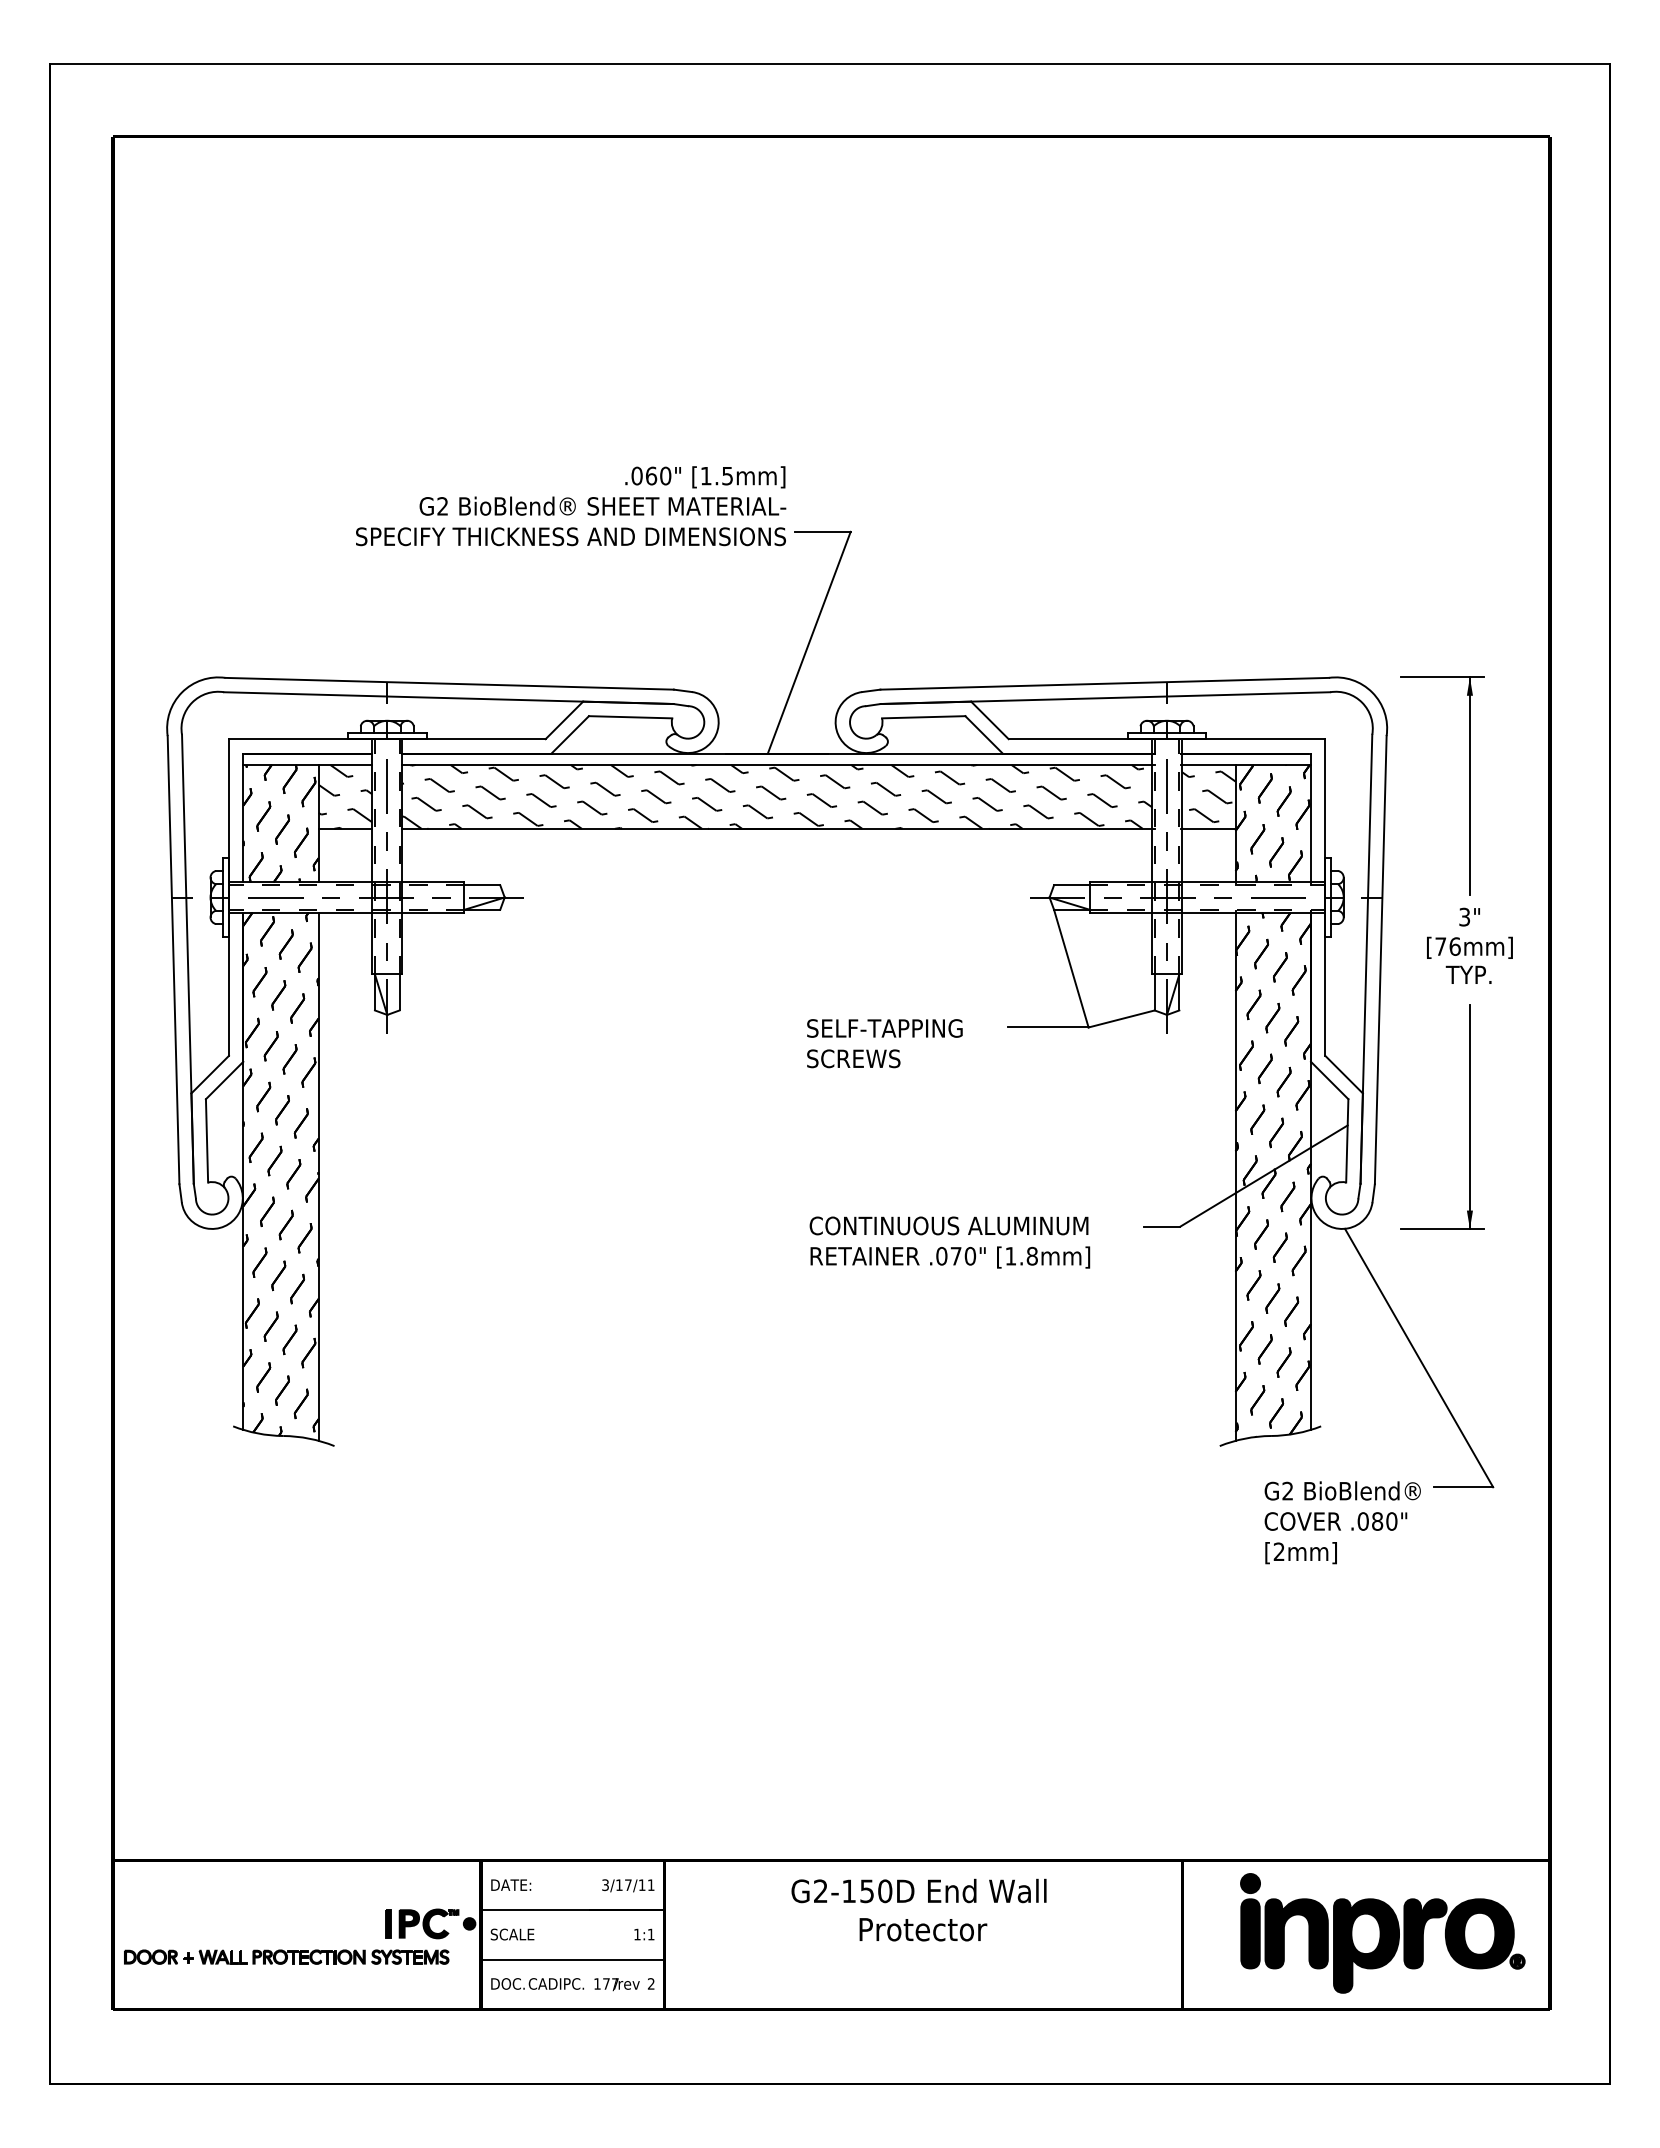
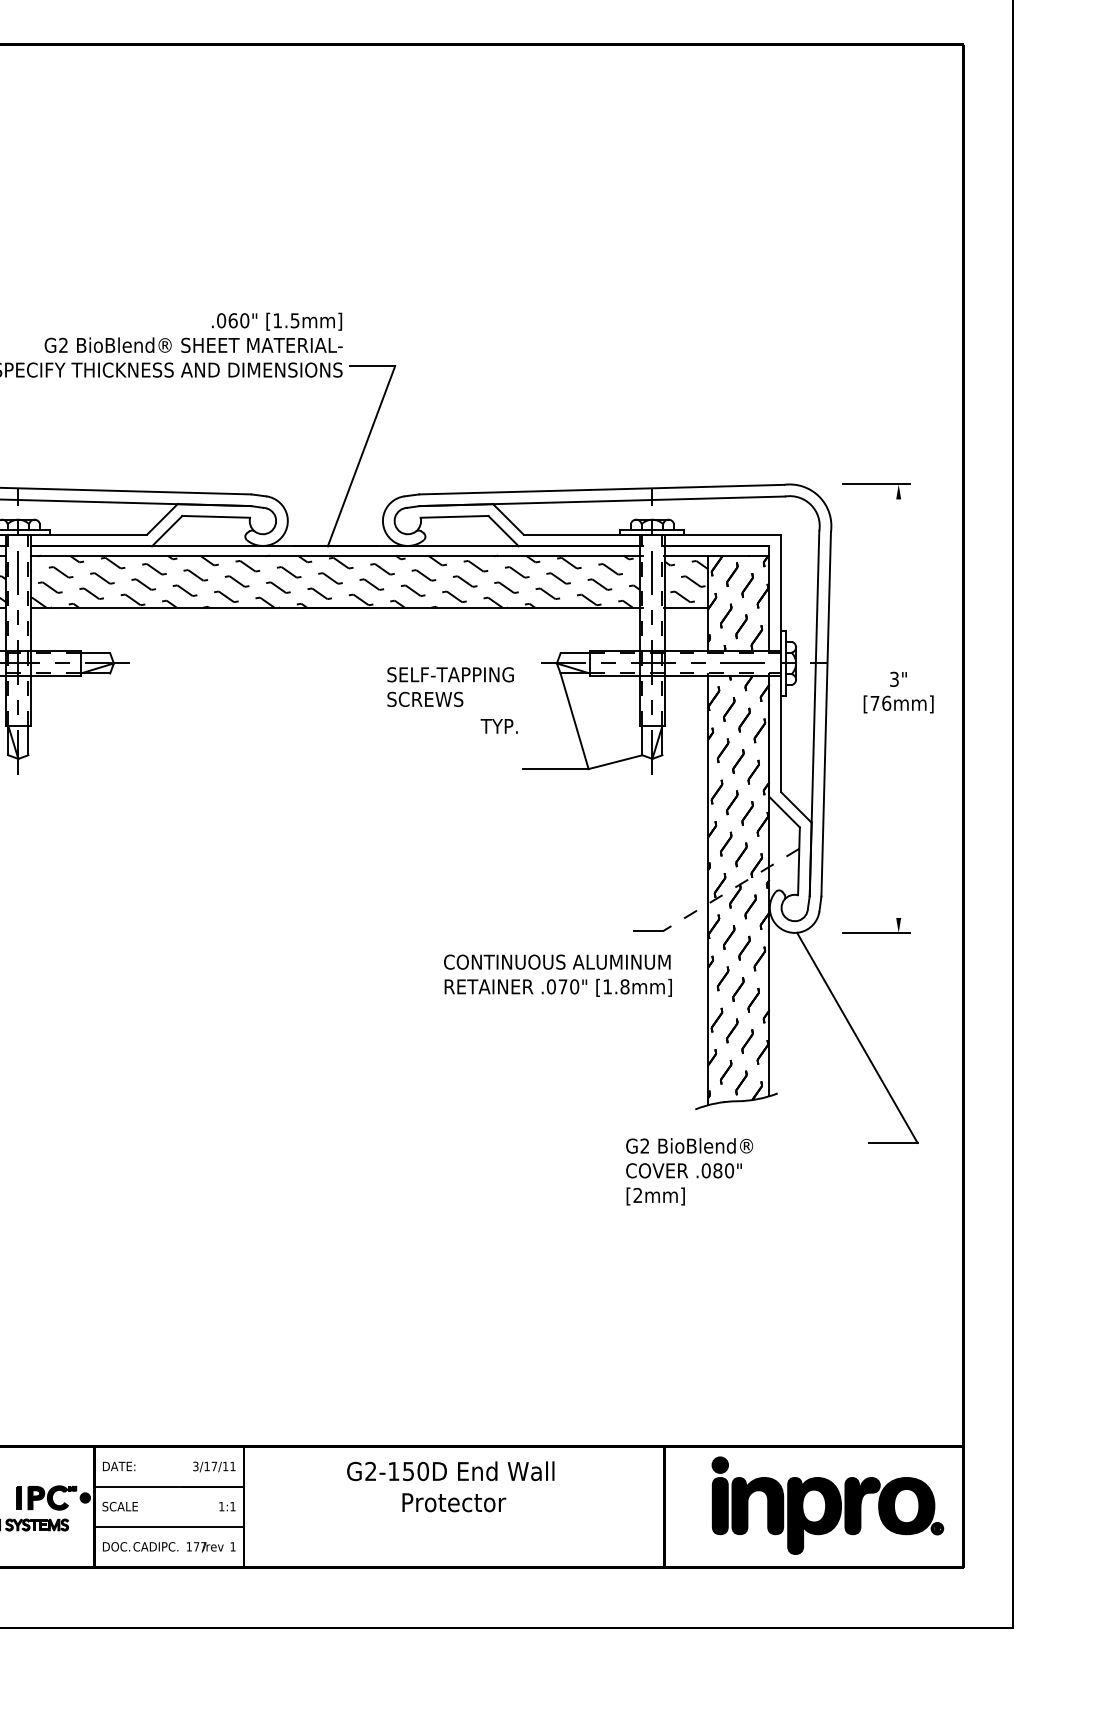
line: (1469, 785) -> (898, 572), removed
text: (1468, 974) -> (499, 726), moved
text: (884, 1043) -> (450, 686), moved
line: (1469, 1116) -> (898, 841), removed
line: (1264, 1176) -> (731, 890), solid -> dashed
text: (949, 1242) -> (557, 975), moved
text: (1342, 1522) -> (689, 1171), moved
text: (651, 1983) -> (233, 1546), 2 -> 1

